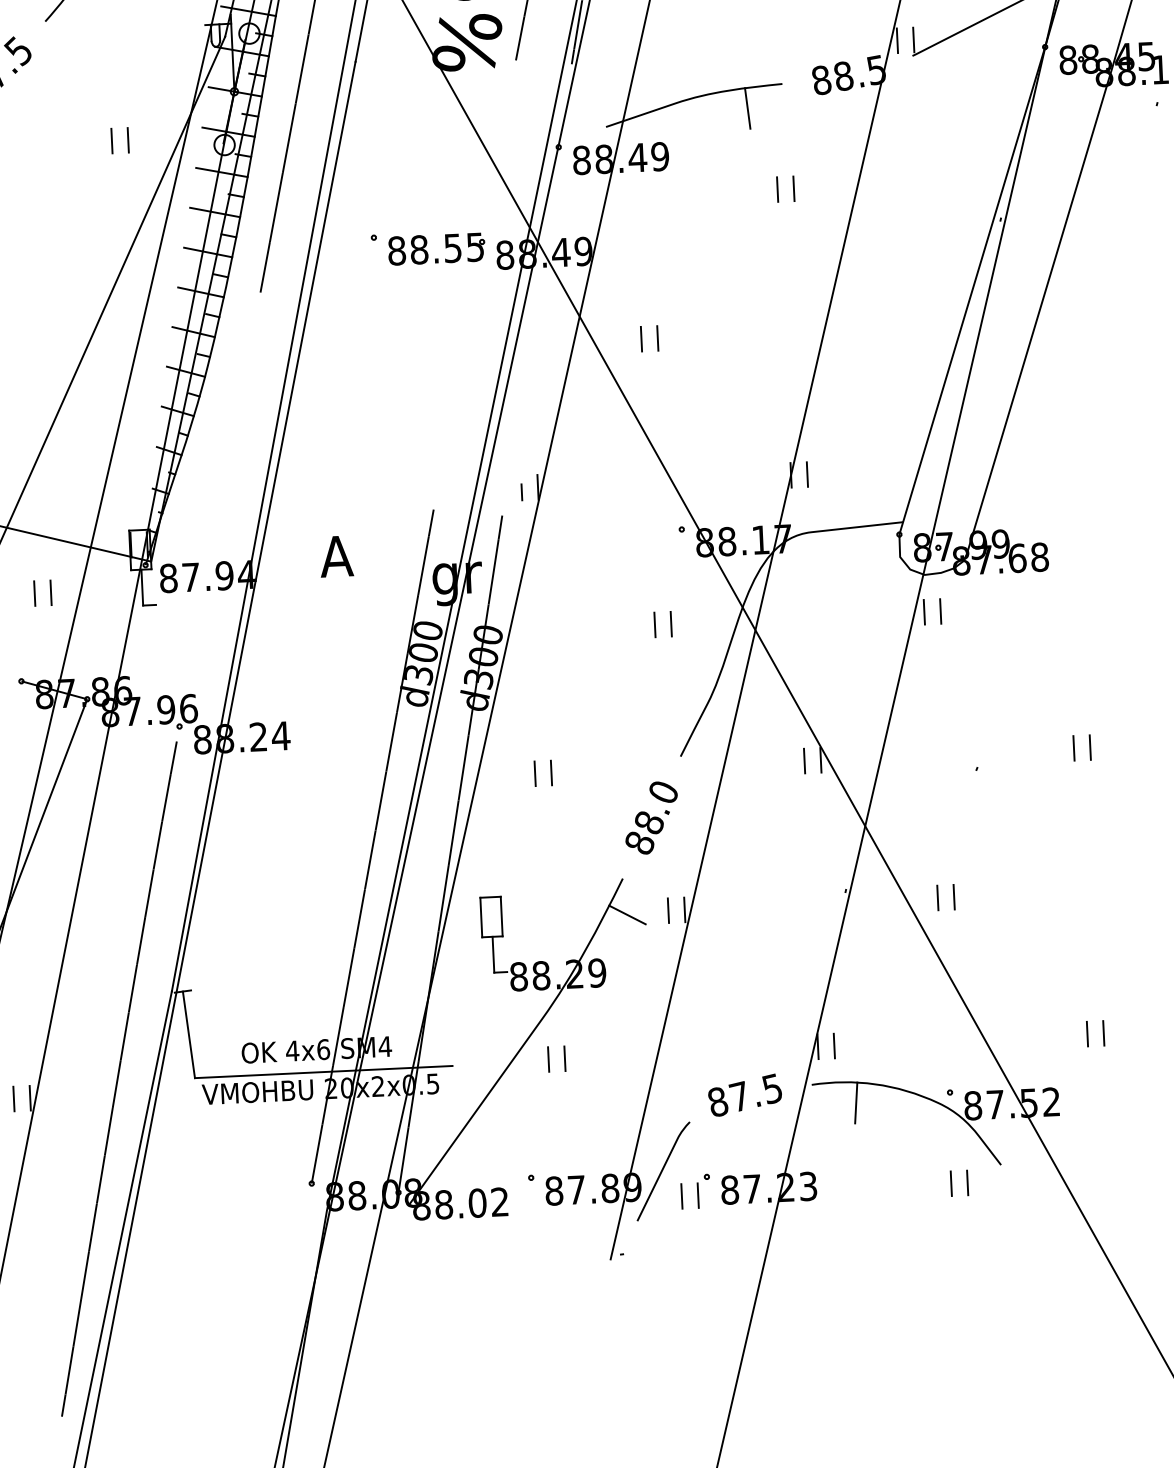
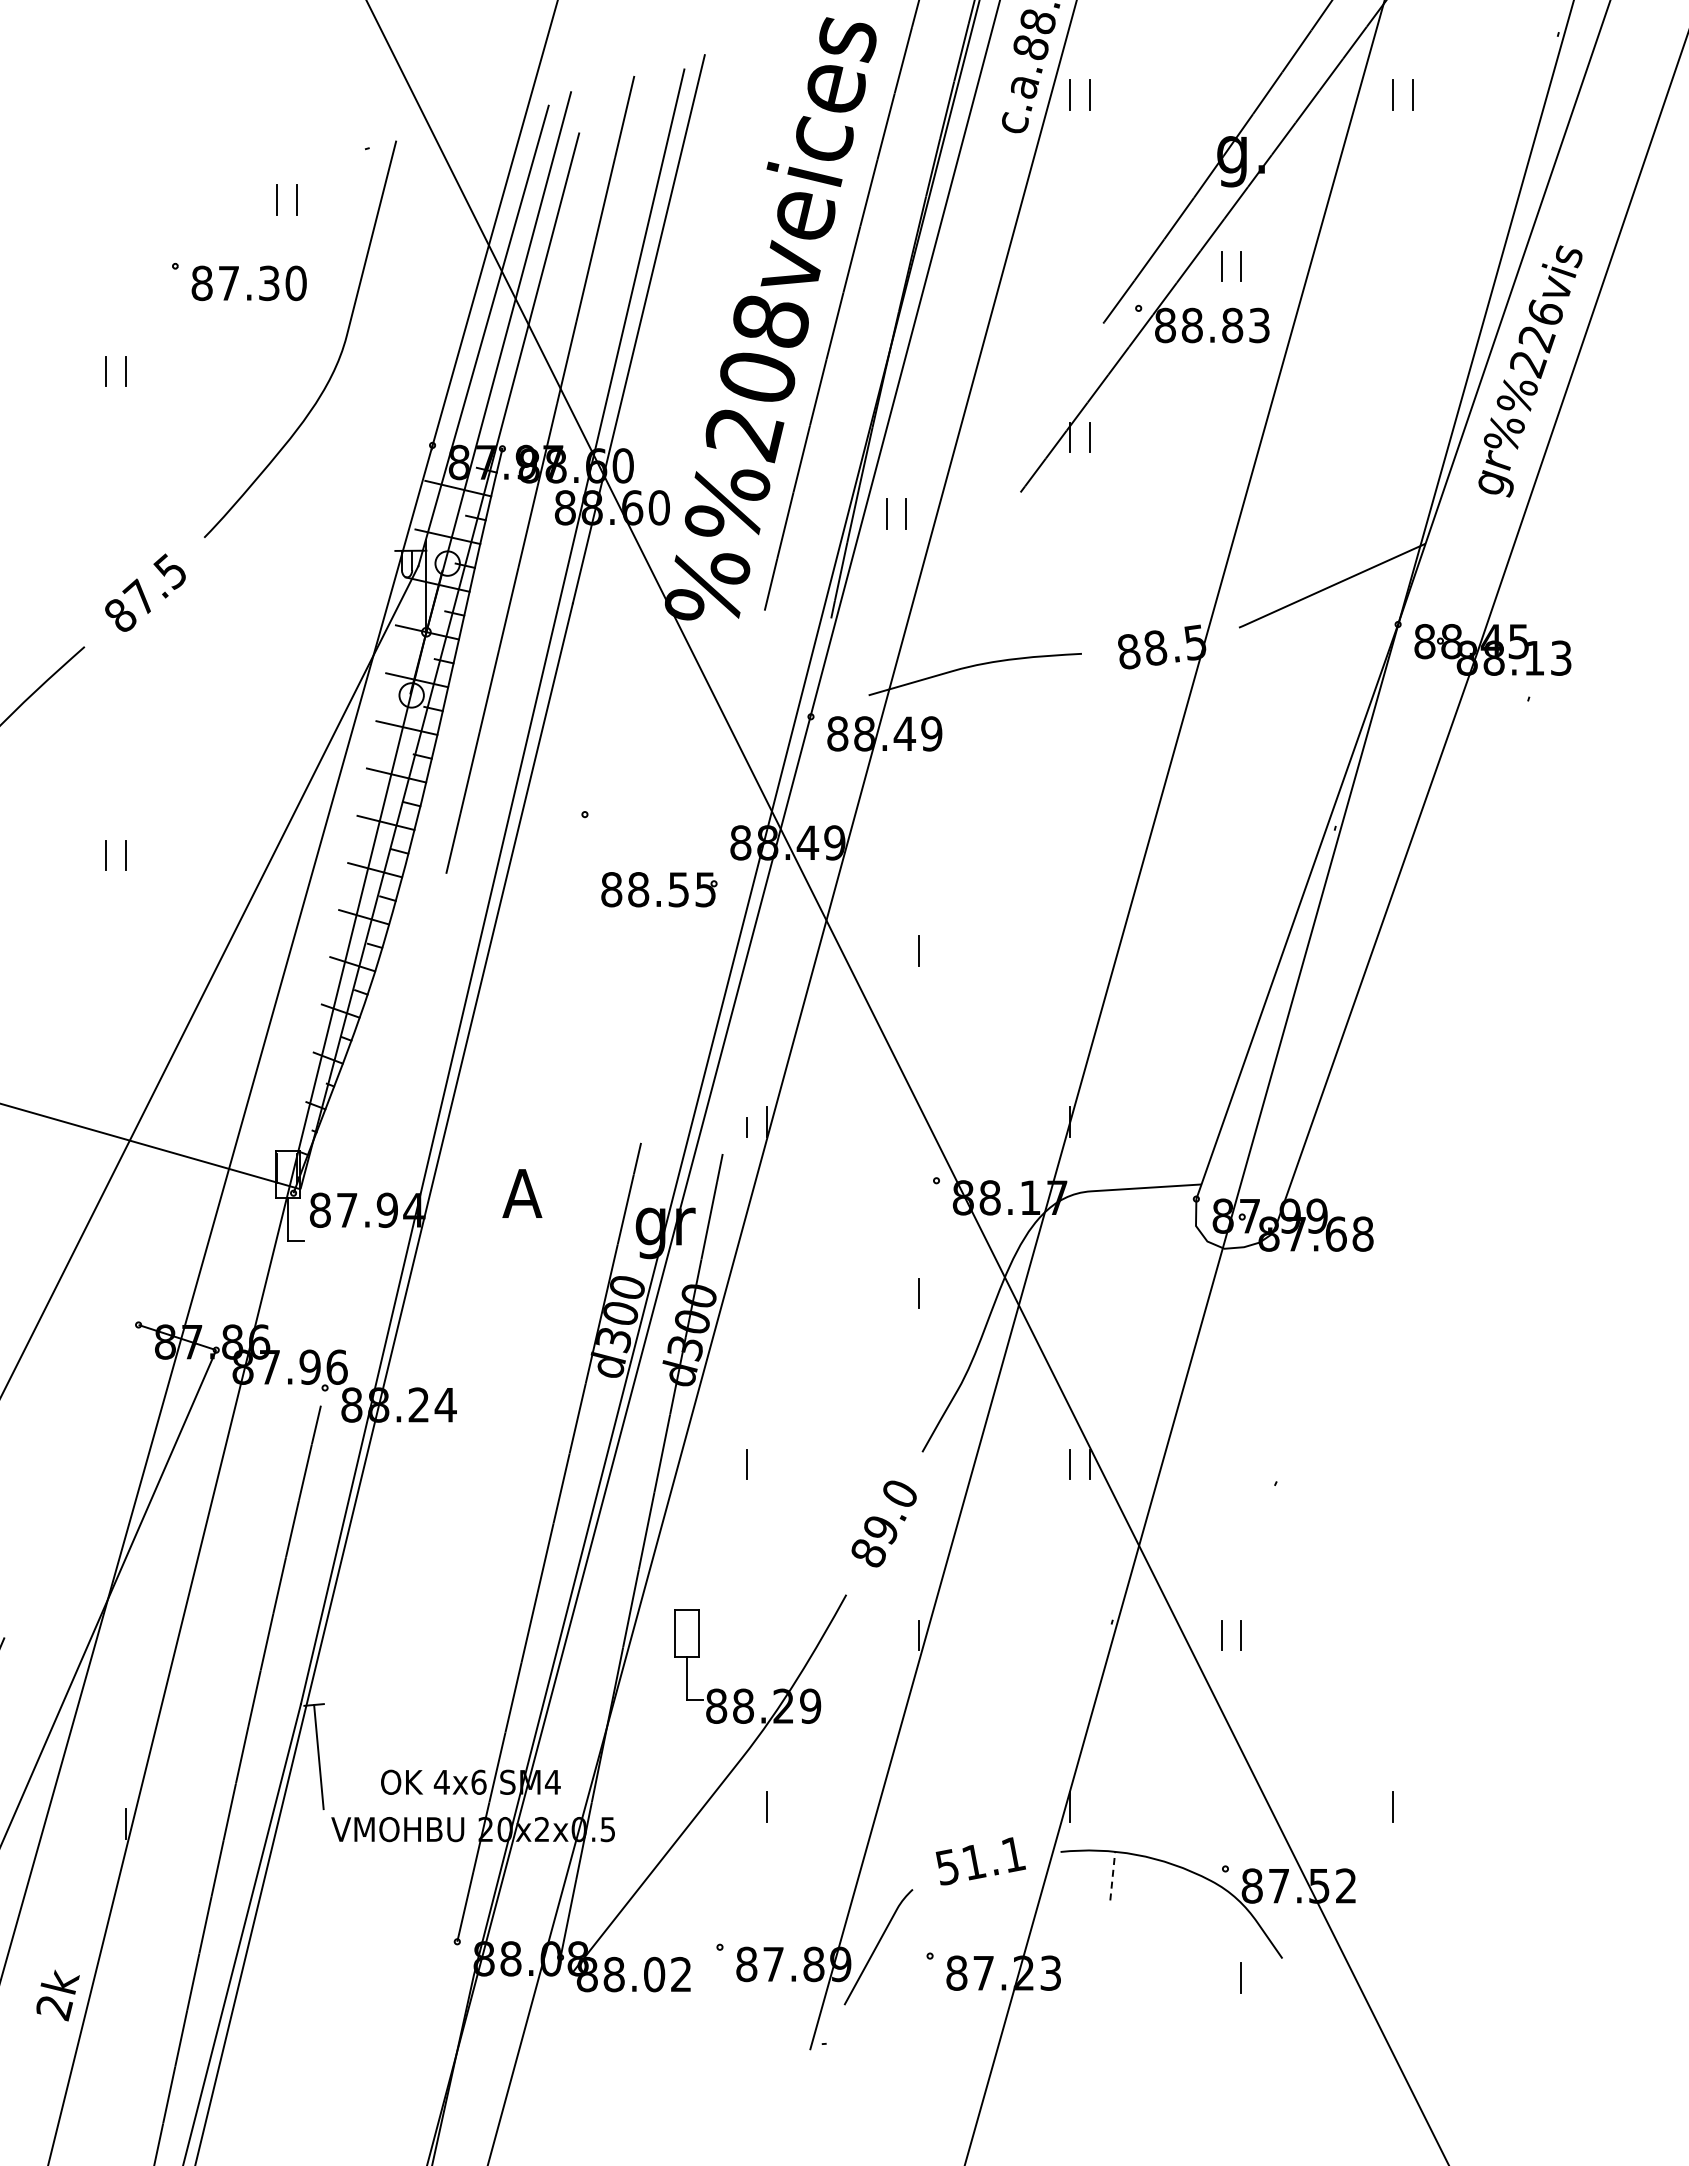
line: (913, 39) -> (1241, 608), removed
line: (897, 40) -> (1221, 608), removed
line: (748, 107) -> (1039, 680), removed
line: (128, 139) -> (296, 683), removed
line: (112, 140) -> (277, 683), removed
line: (793, 188) -> (1089, 779), removed
line: (777, 189) -> (1070, 779), removed
part: (445, 248) -> (670, 889), moved
line: (641, 338) -> (899, 950), removed
line: (807, 474) -> (1089, 1121), removed
line: (51, 592) -> (179, 1220), removed
line: (34, 593) -> (159, 1220), removed
line: (940, 611) -> (1241, 1293), removed
line: (924, 612) -> (1221, 1293), removed
line: (655, 625) -> (899, 1293), removed
line: (1090, 747) -> (1412, 1464), removed
line: (1073, 748) -> (1392, 1464), removed
line: (551, 772) -> (767, 1464), removed
text: (649, 822) -> (881, 1529), 88.0 -> 89.0
line: (668, 910) -> (899, 1635), removed
line: (627, 915) -> (849, 1638), removed
line: (1103, 1033) -> (1412, 1806), removed
line: (834, 1045) -> (1089, 1806), removed
line: (548, 1059) -> (747, 1806), removed
line: (323, 1072) -> (477, 1809), removed
text: (745, 1095) -> (980, 1860), 87.5 -> 51.1
line: (14, 1098) -> (106, 1823), removed
line: (856, 1102) -> (1112, 1875), solid -> dashed
line: (951, 1183) -> (1221, 1977), removed
line: (682, 1195) -> (899, 1977), removed
line: (698, 1195) -> (918, 1977), removed

